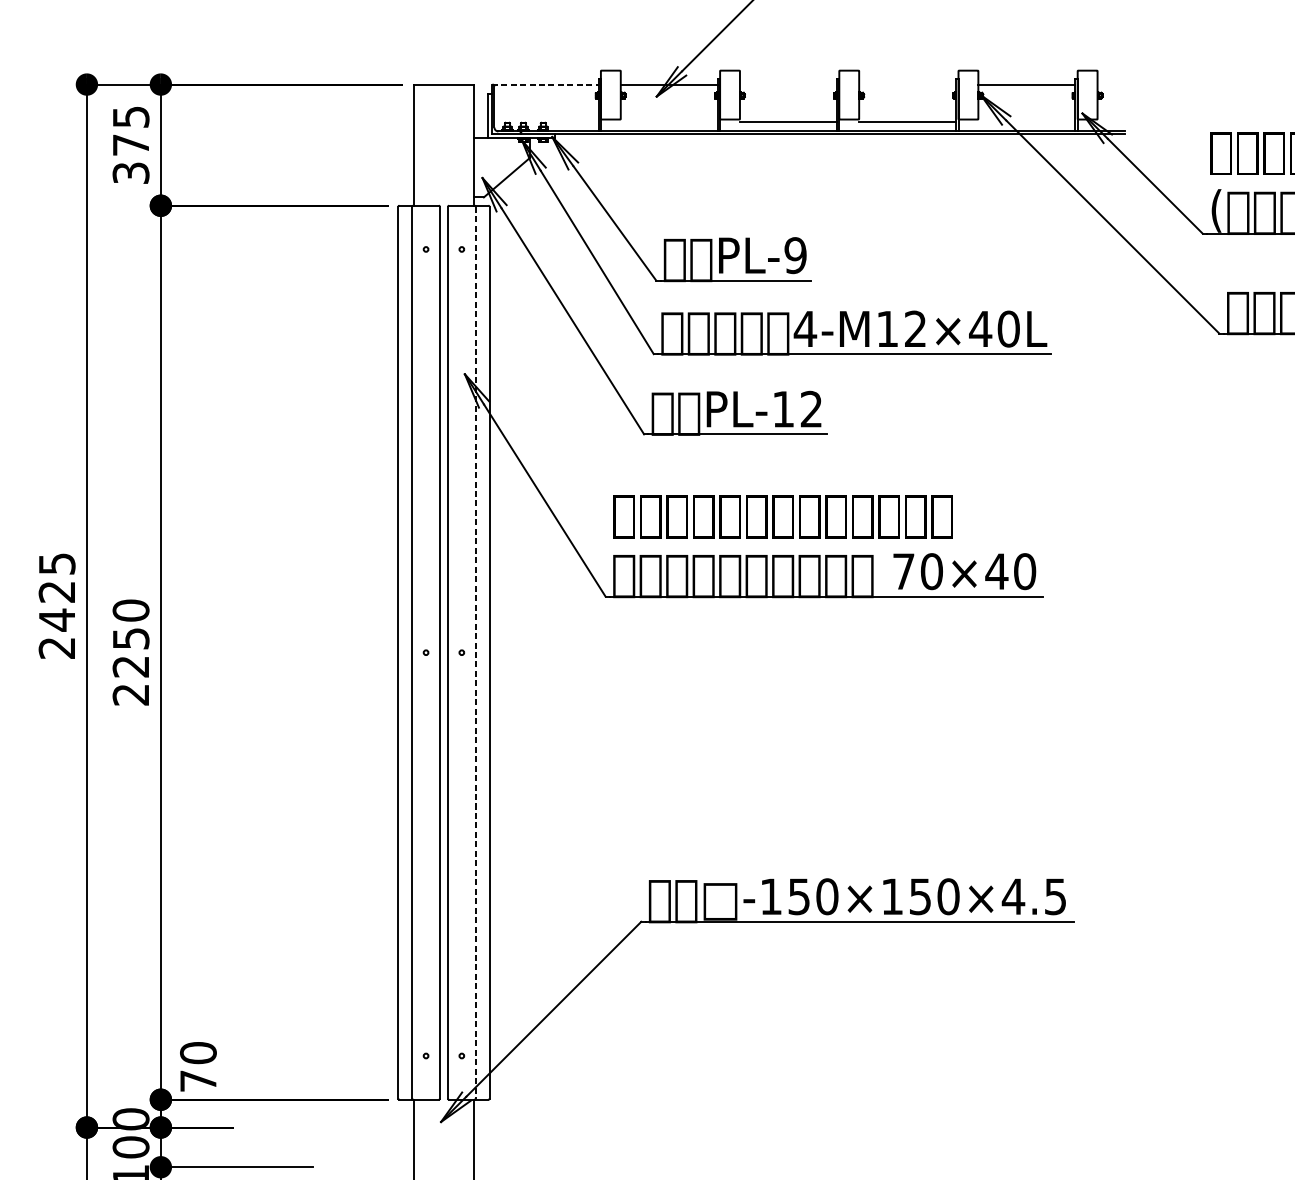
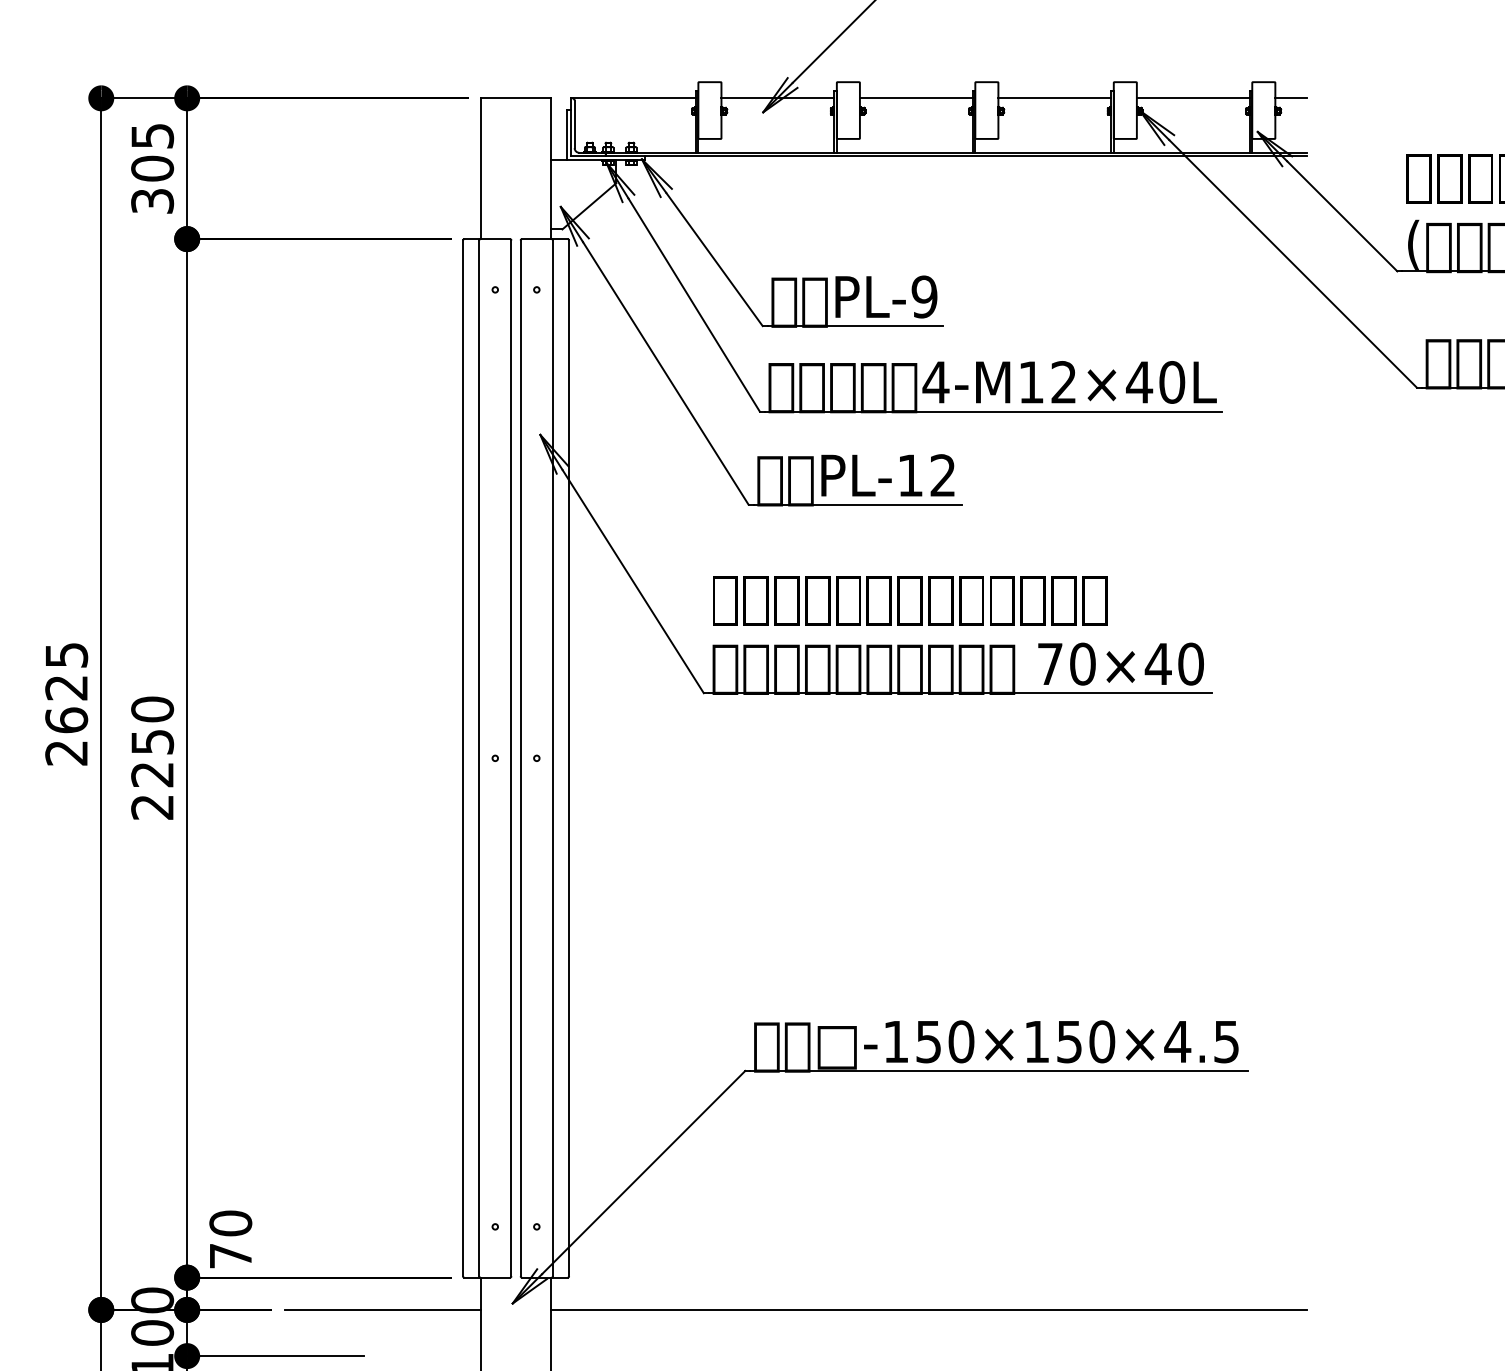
line: (545, 84) -> (634, 98), dashed -> solid
line: (1111, 84) -> (1291, 98), added
line: (787, 122) -> (915, 98), moved
line: (907, 122) -> (1054, 98), moved
text: (131, 144) -> (152, 168), 375 -> 305
text: (56, 620) -> (66, 720), 2425 -> 2625
line: (475, 652) -> (552, 758), dashed -> solid
line: (329, 1127) -> (383, 1309), added
line: (799, 1127) -> (928, 1309), added

